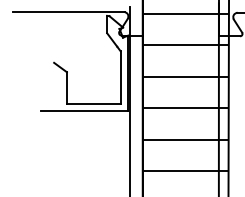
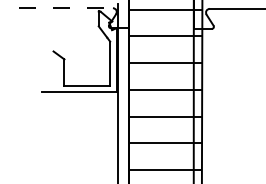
line: (69, 12) -> (66, 8), solid -> dashed

